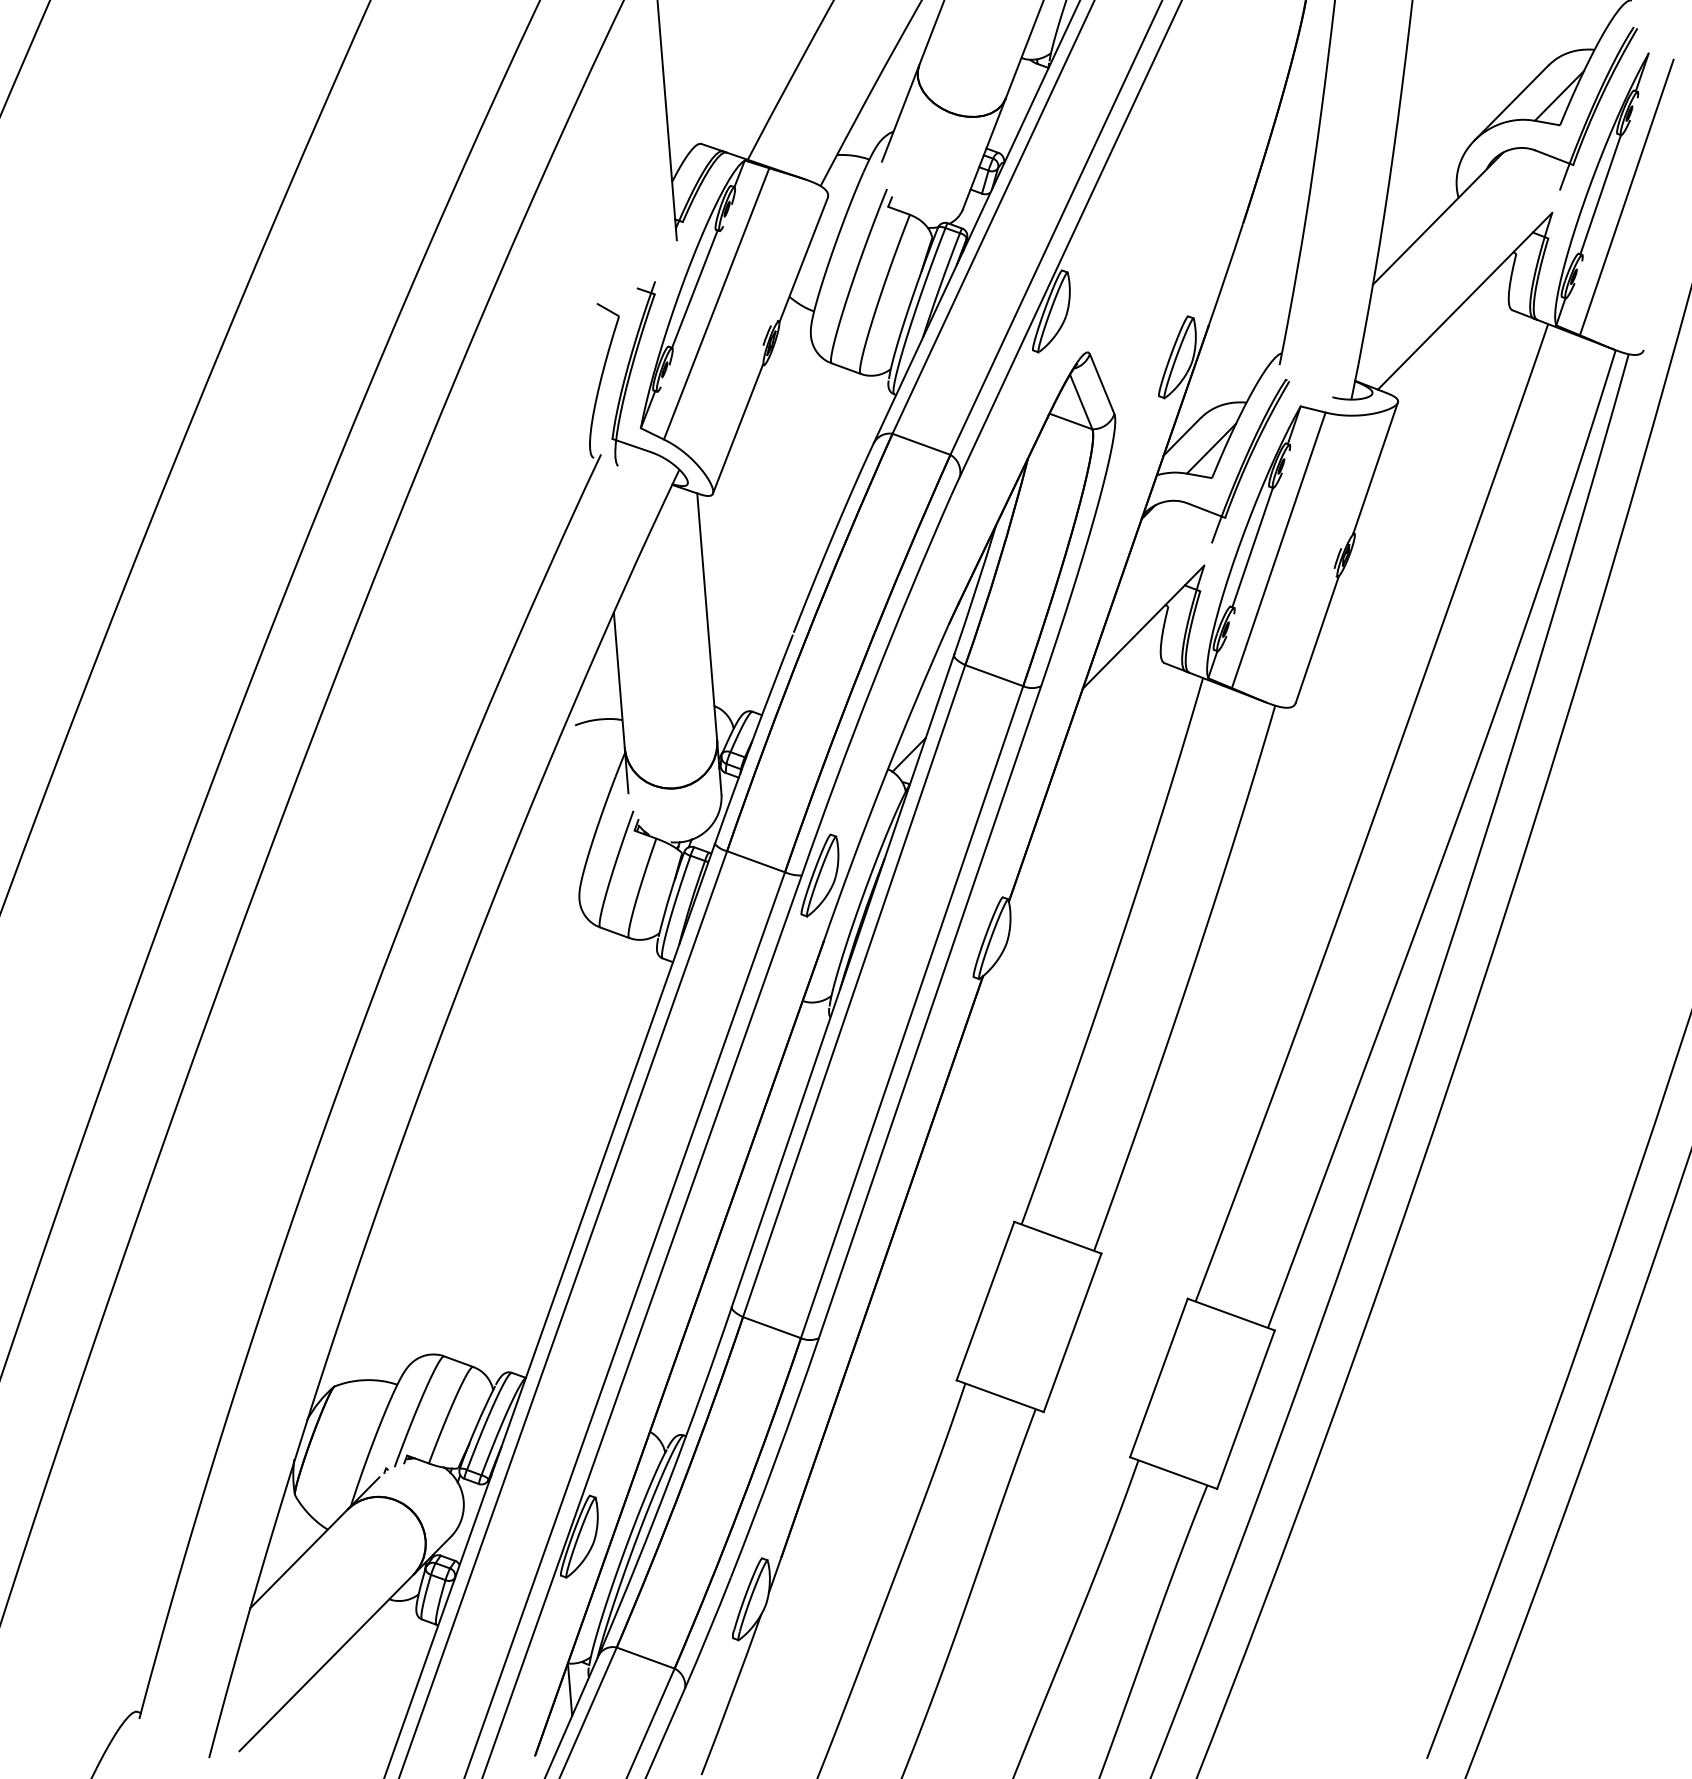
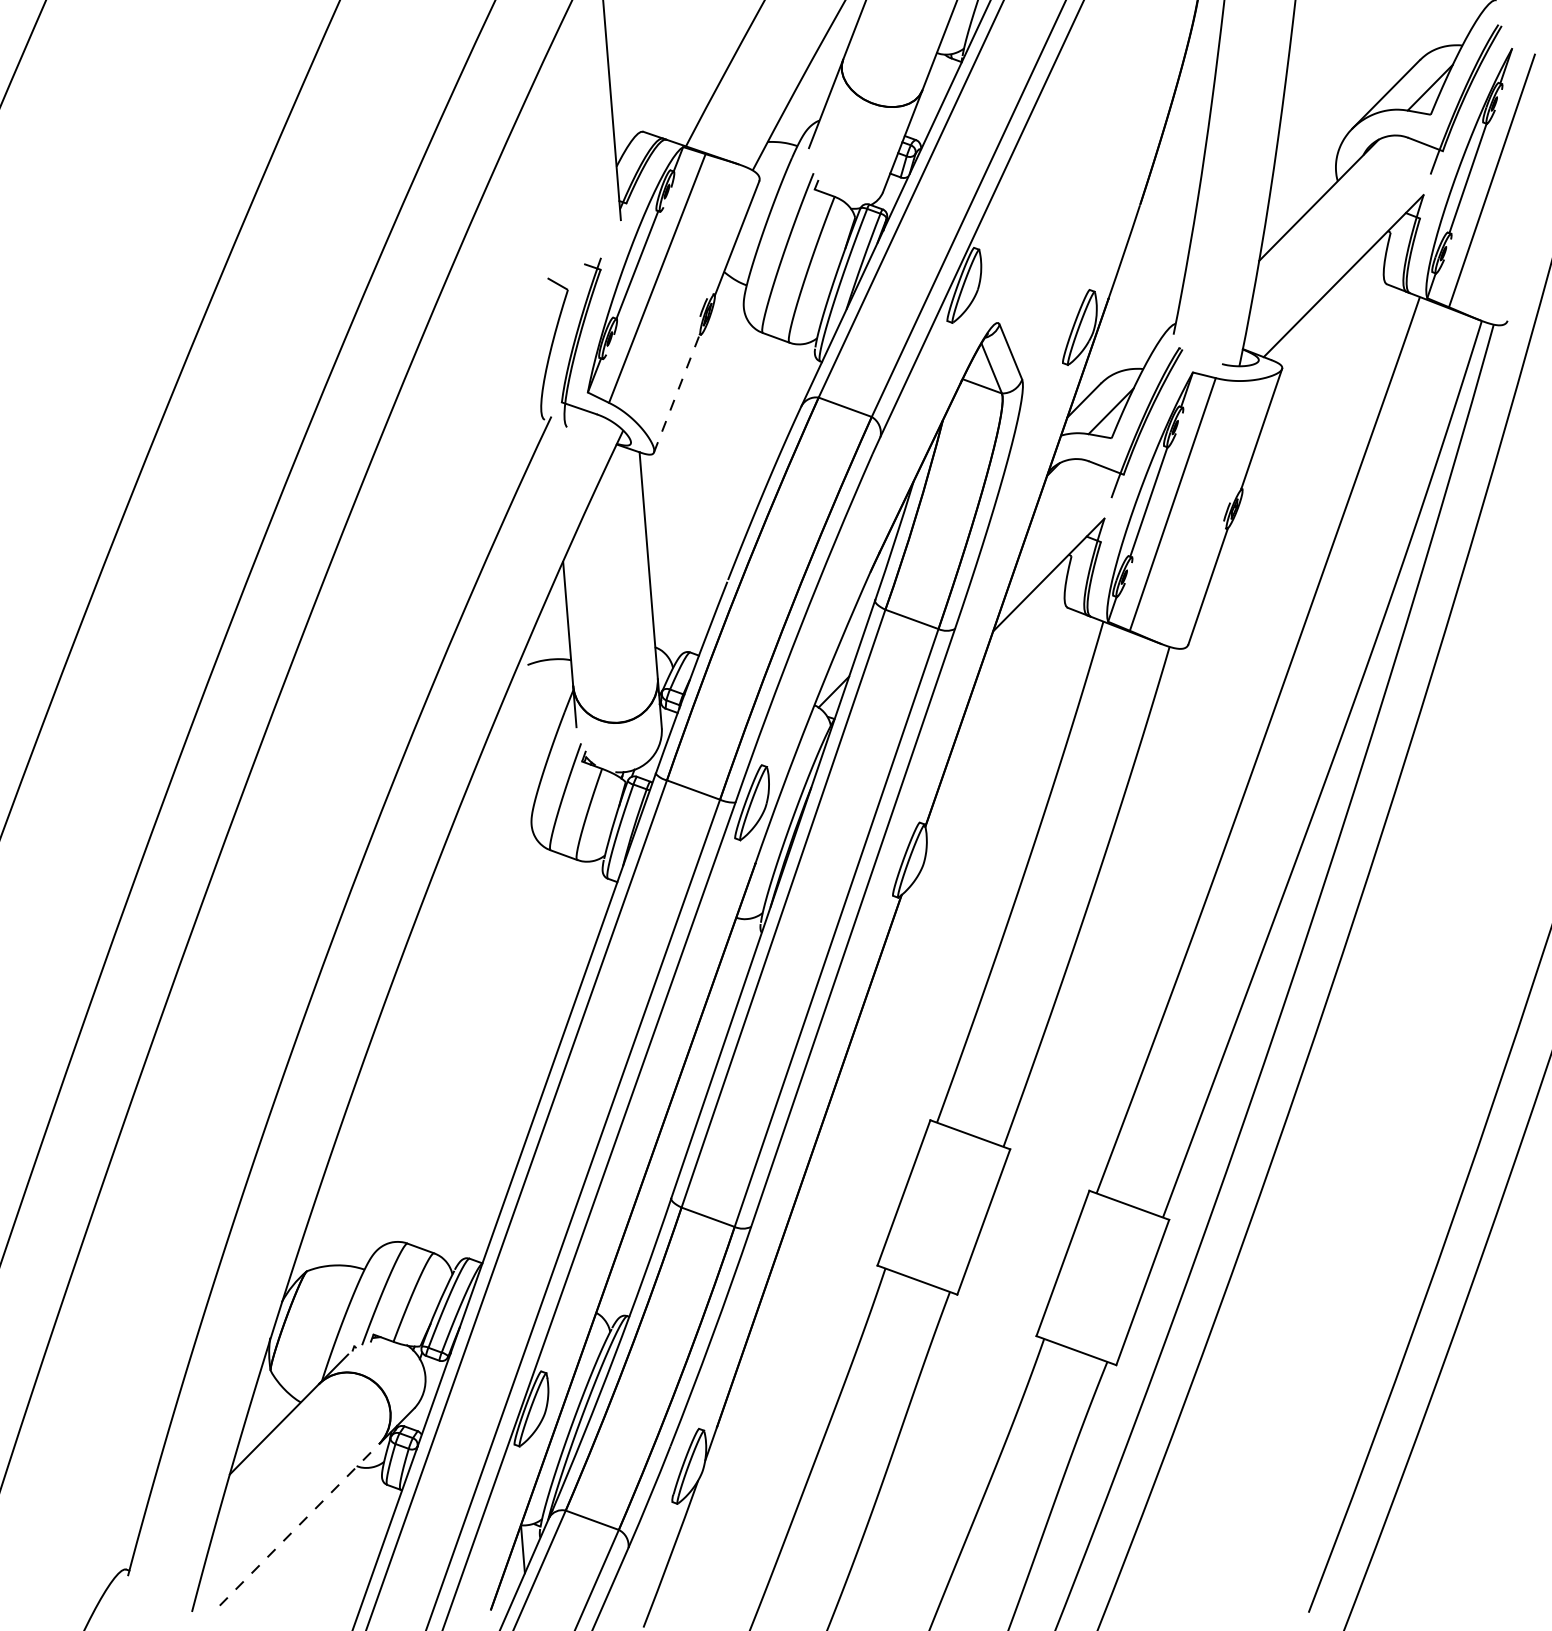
line: (738, 428) -> (677, 392), solid -> dashed
line: (326, 1662) -> (299, 1524), solid -> dashed

